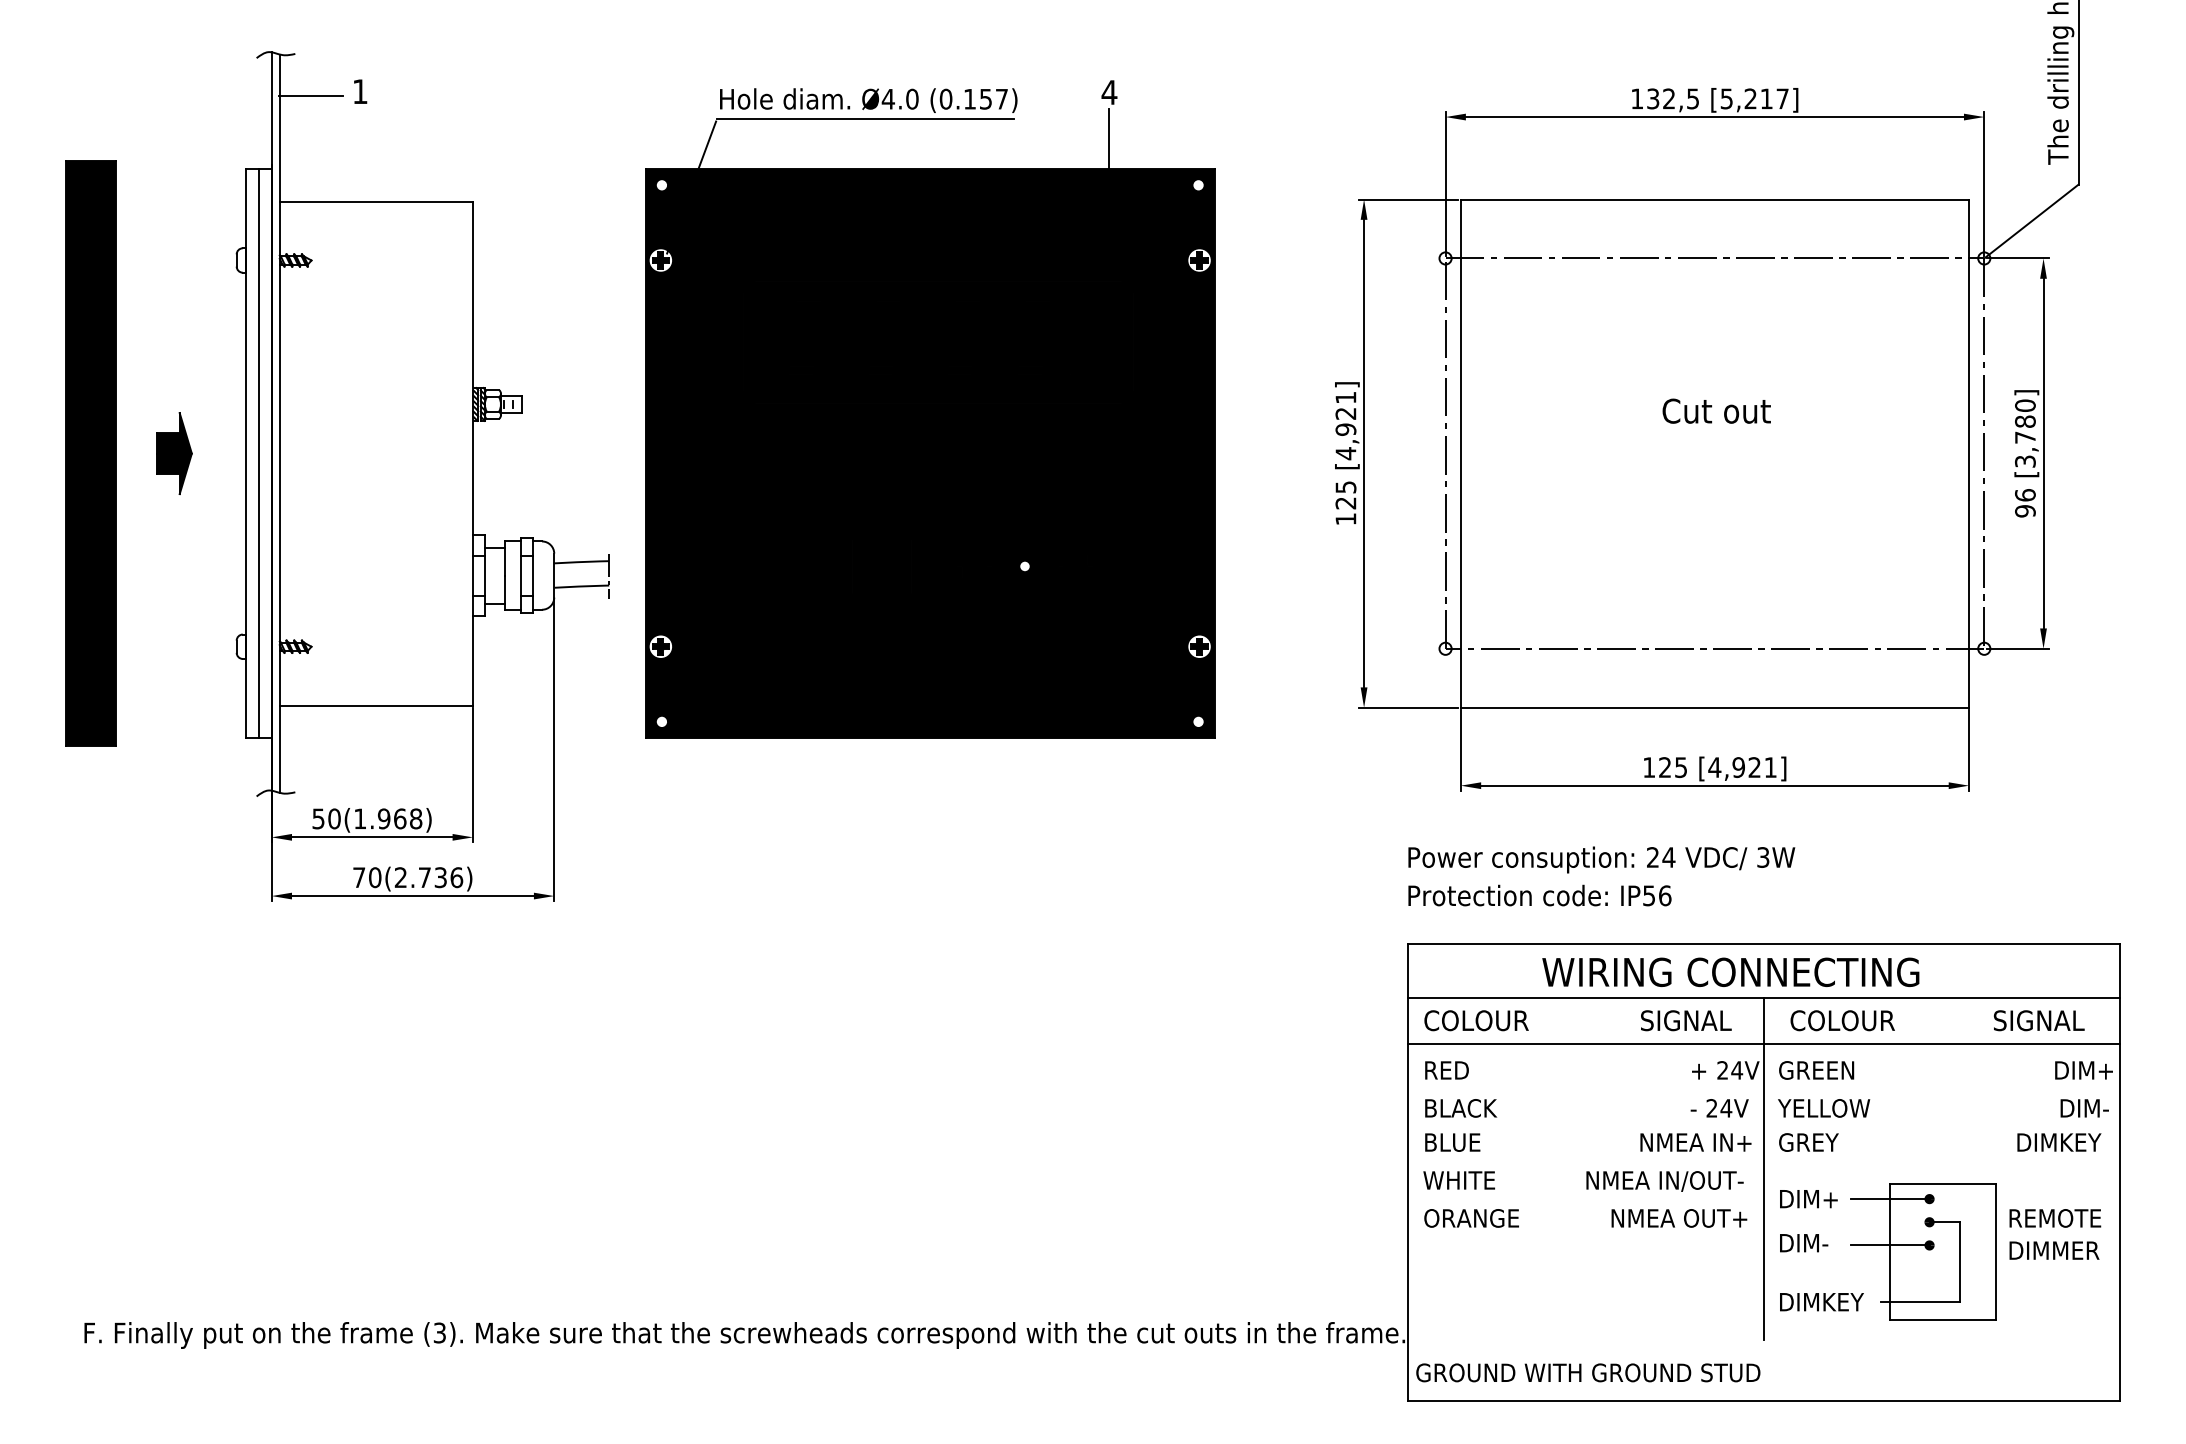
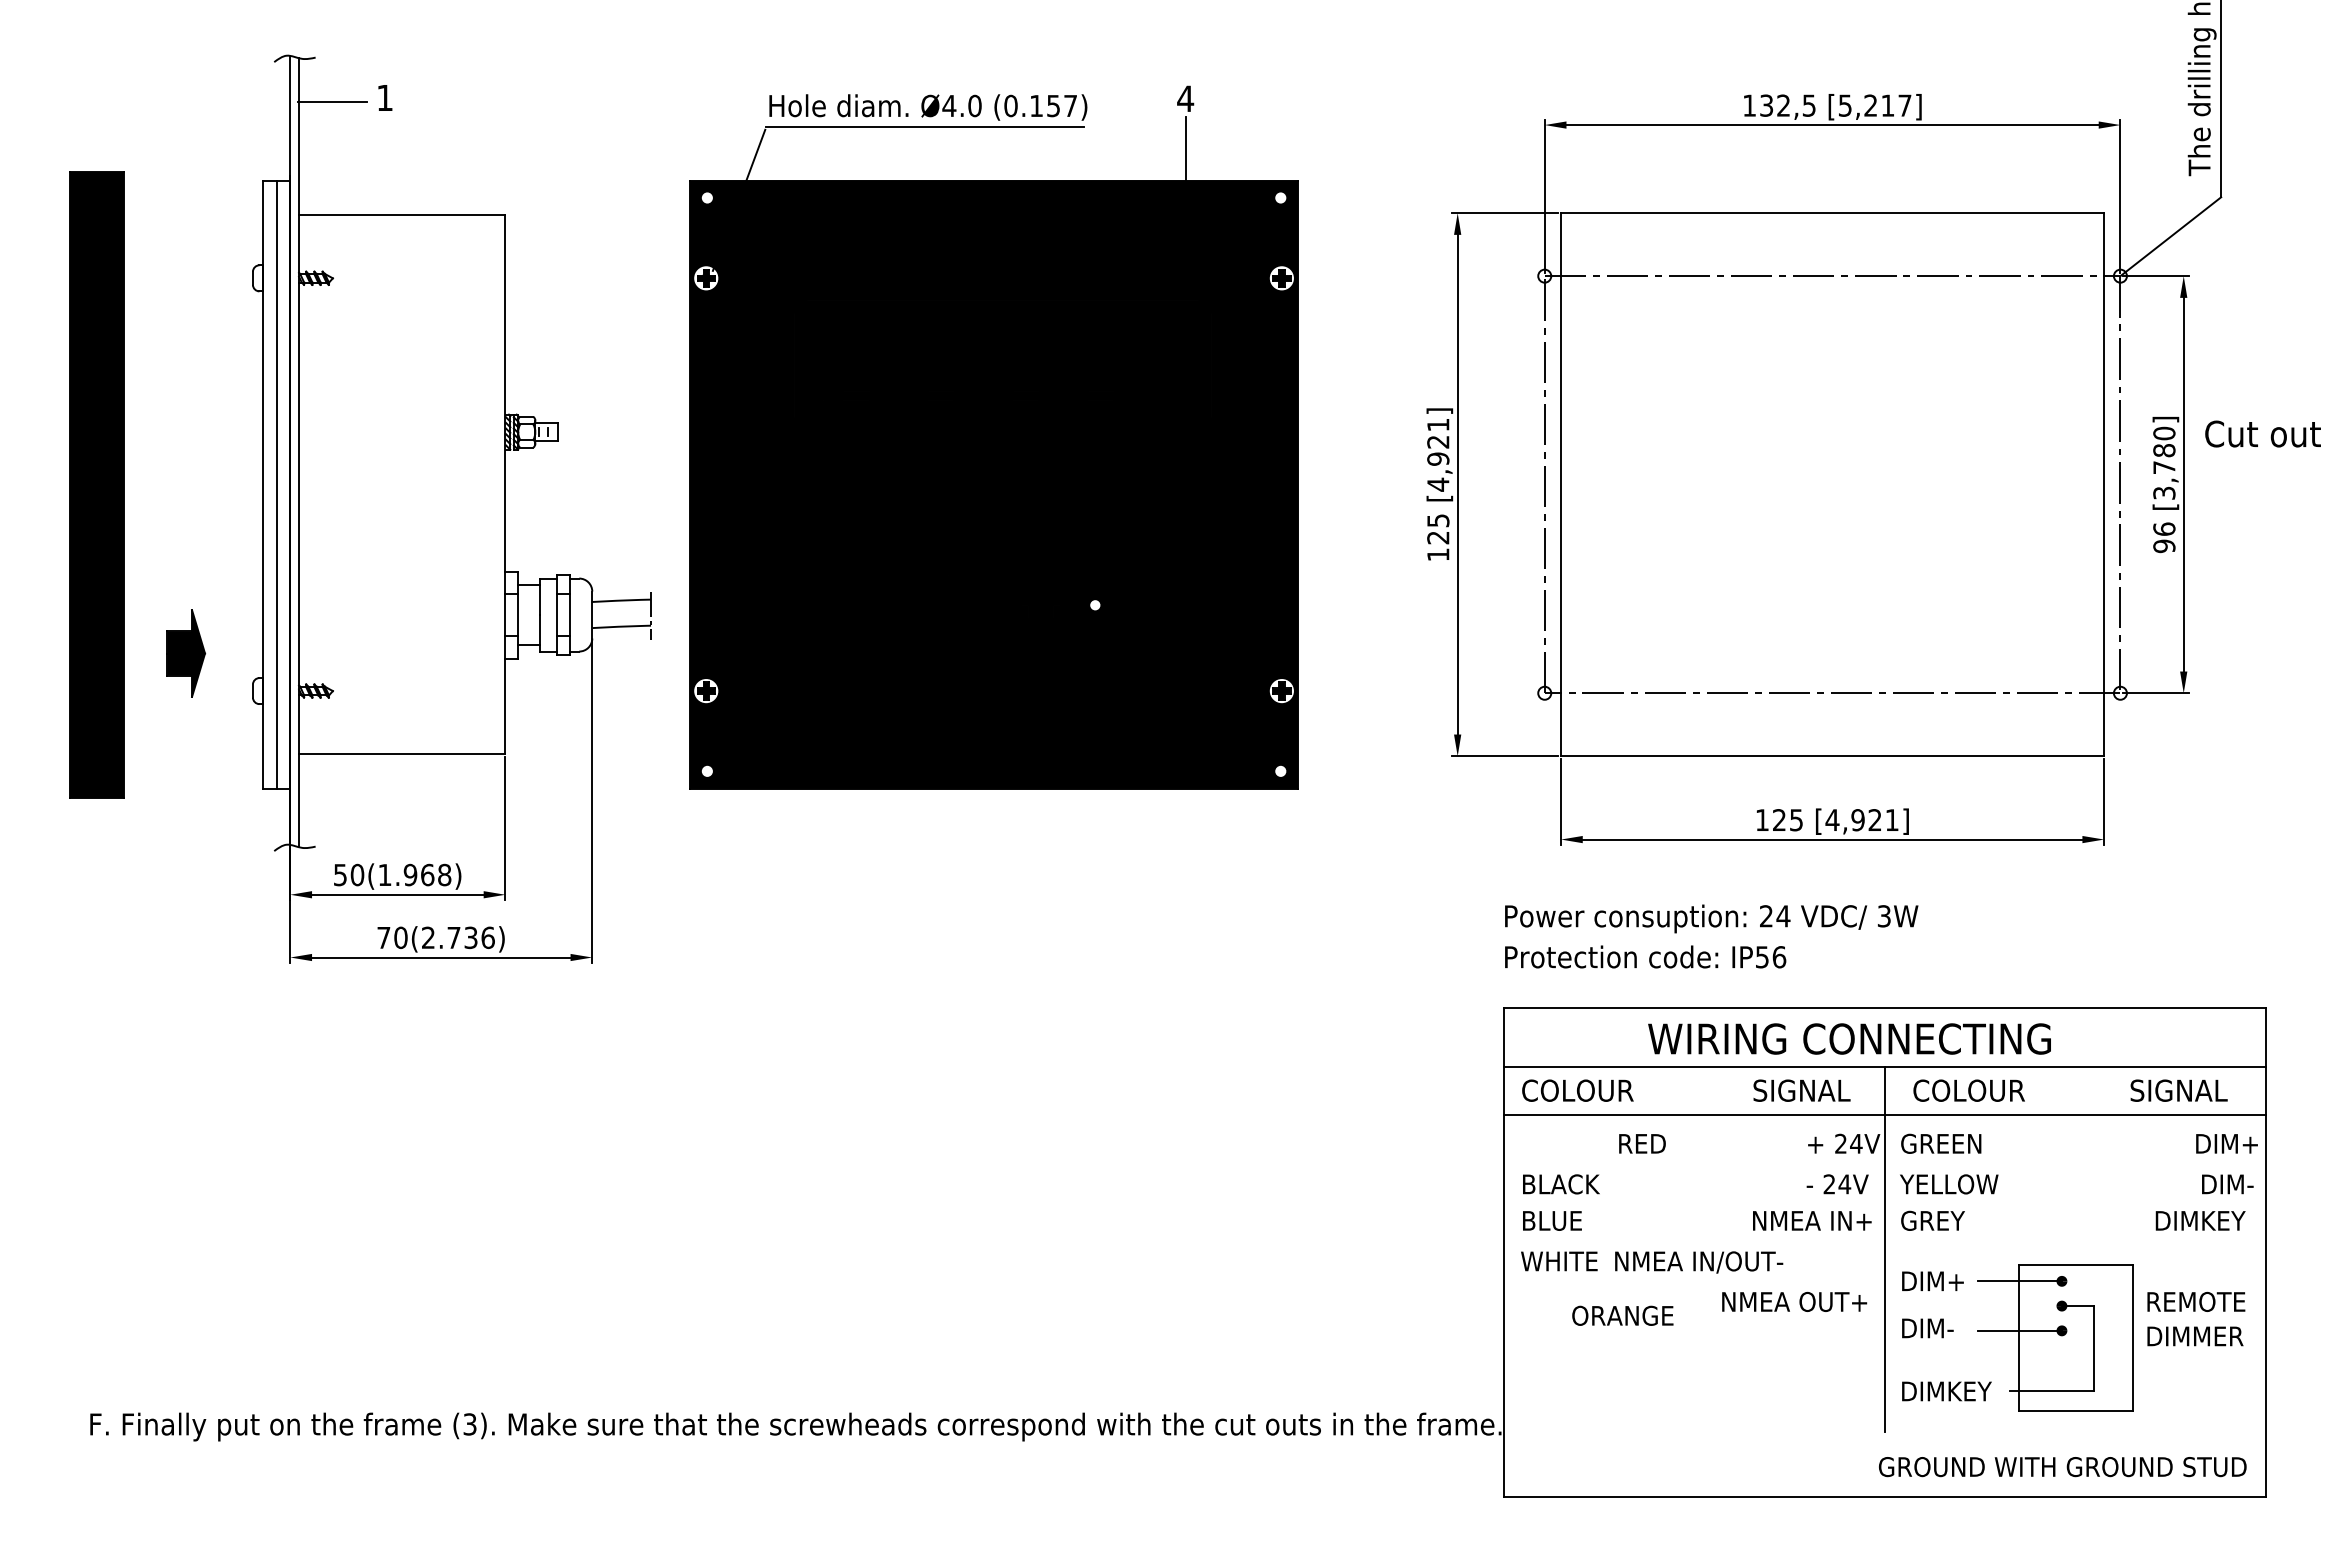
text: (1716, 410) -> (2262, 433), moved
part: (174, 453) -> (186, 653), moved
text: (1446, 1070) -> (1641, 1143), moved
text: (1664, 1181) -> (1698, 1262), moved
text: (1471, 1218) -> (1622, 1315), moved
text: (1588, 1372) -> (2062, 1466), moved

